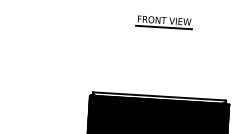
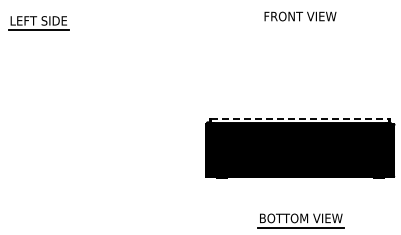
line: (164, 27) -> (300, 25), removed
line: (160, 96) -> (300, 118), solid -> dashed

